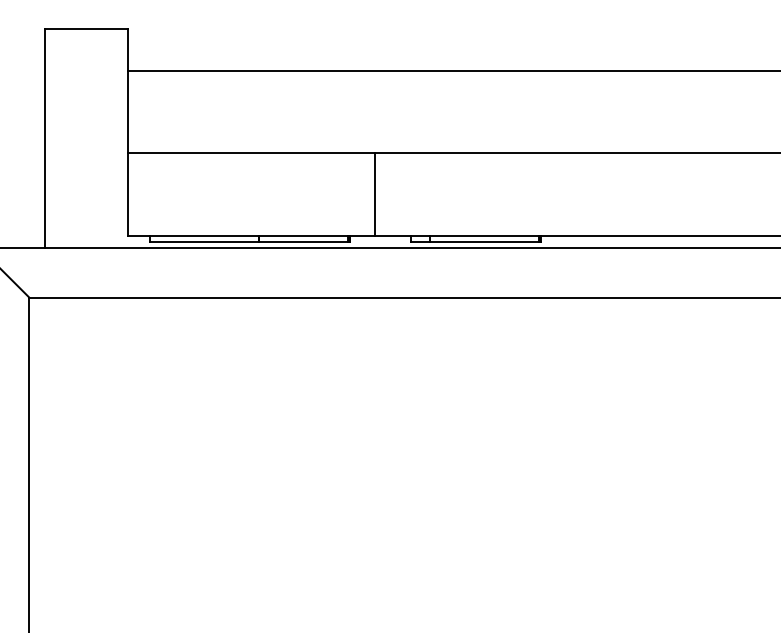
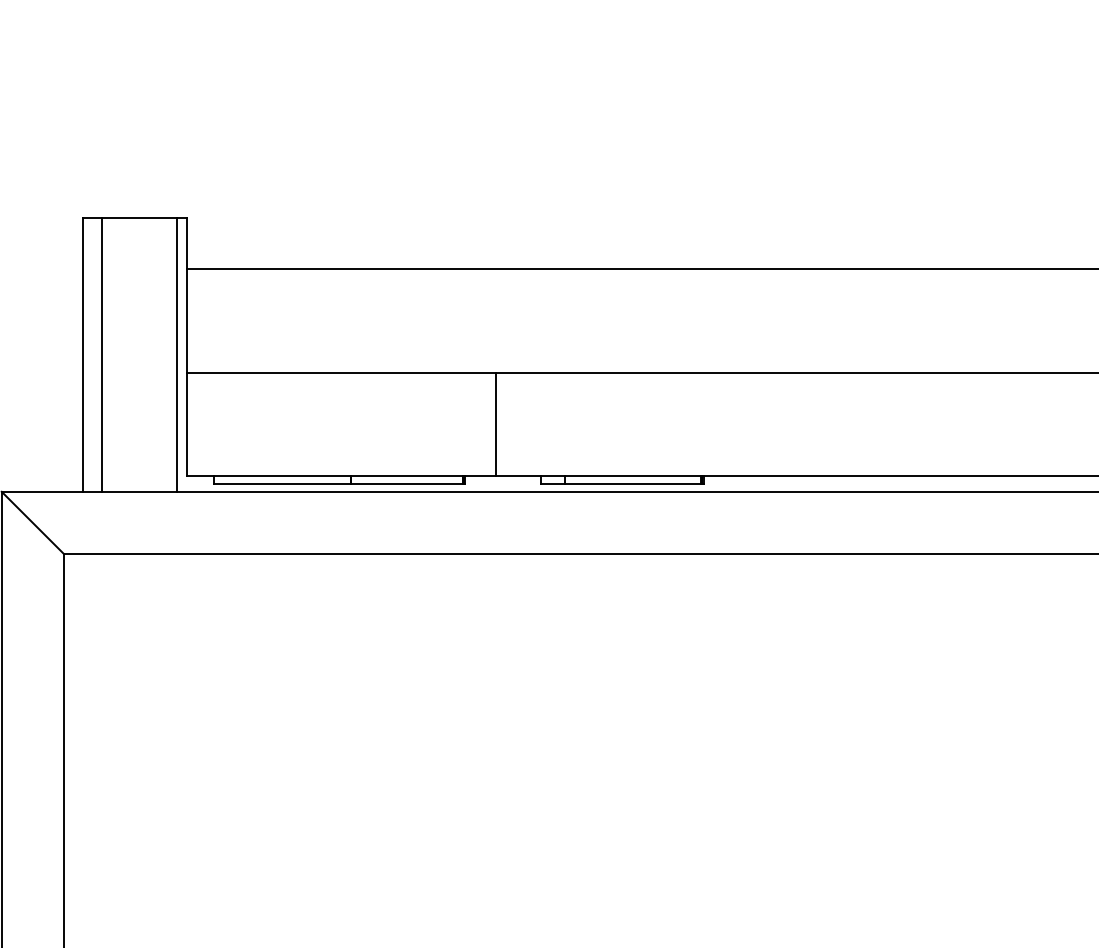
line: (60, 138) -> (102, 354), added
line: (119, 138) -> (176, 354), added

